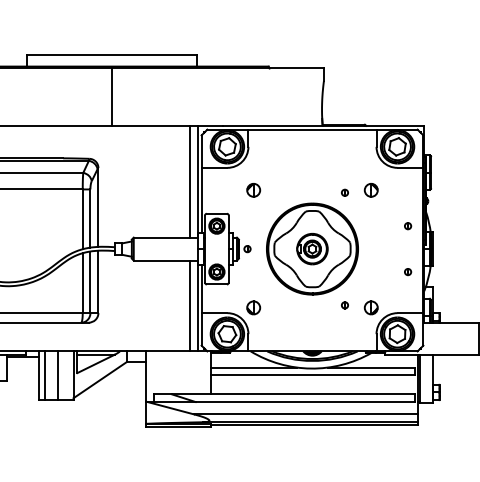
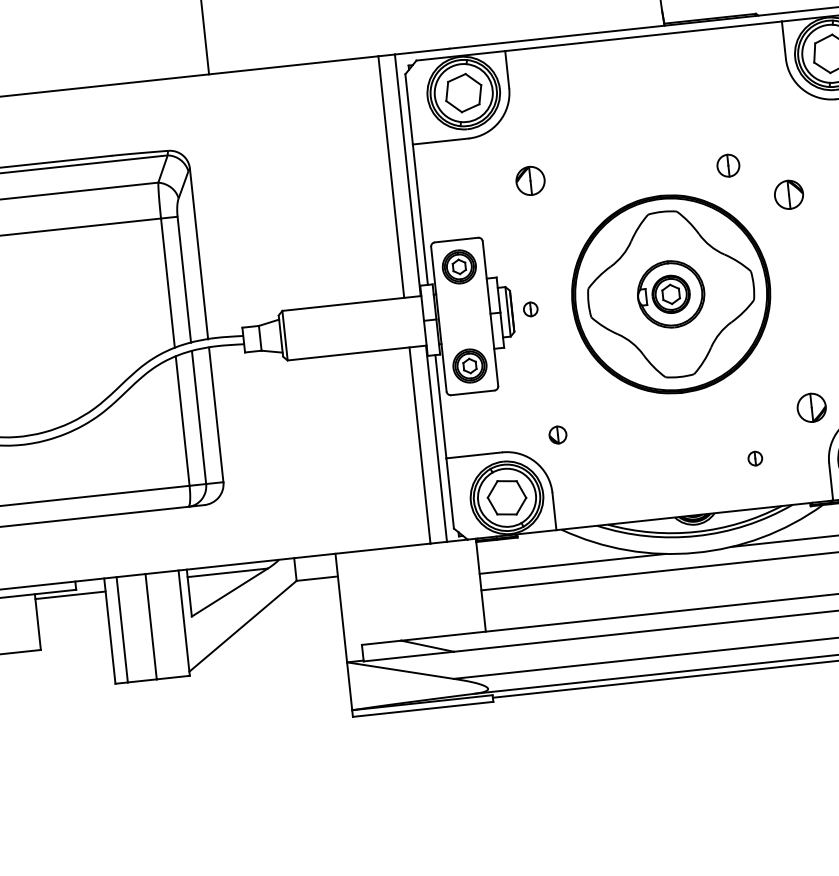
part: (370, 190) -> (787, 195), moved
part: (344, 192) -> (727, 164), size x1.6
part: (344, 305) -> (754, 458), moved
part: (253, 307) -> (557, 434), size x0.6

